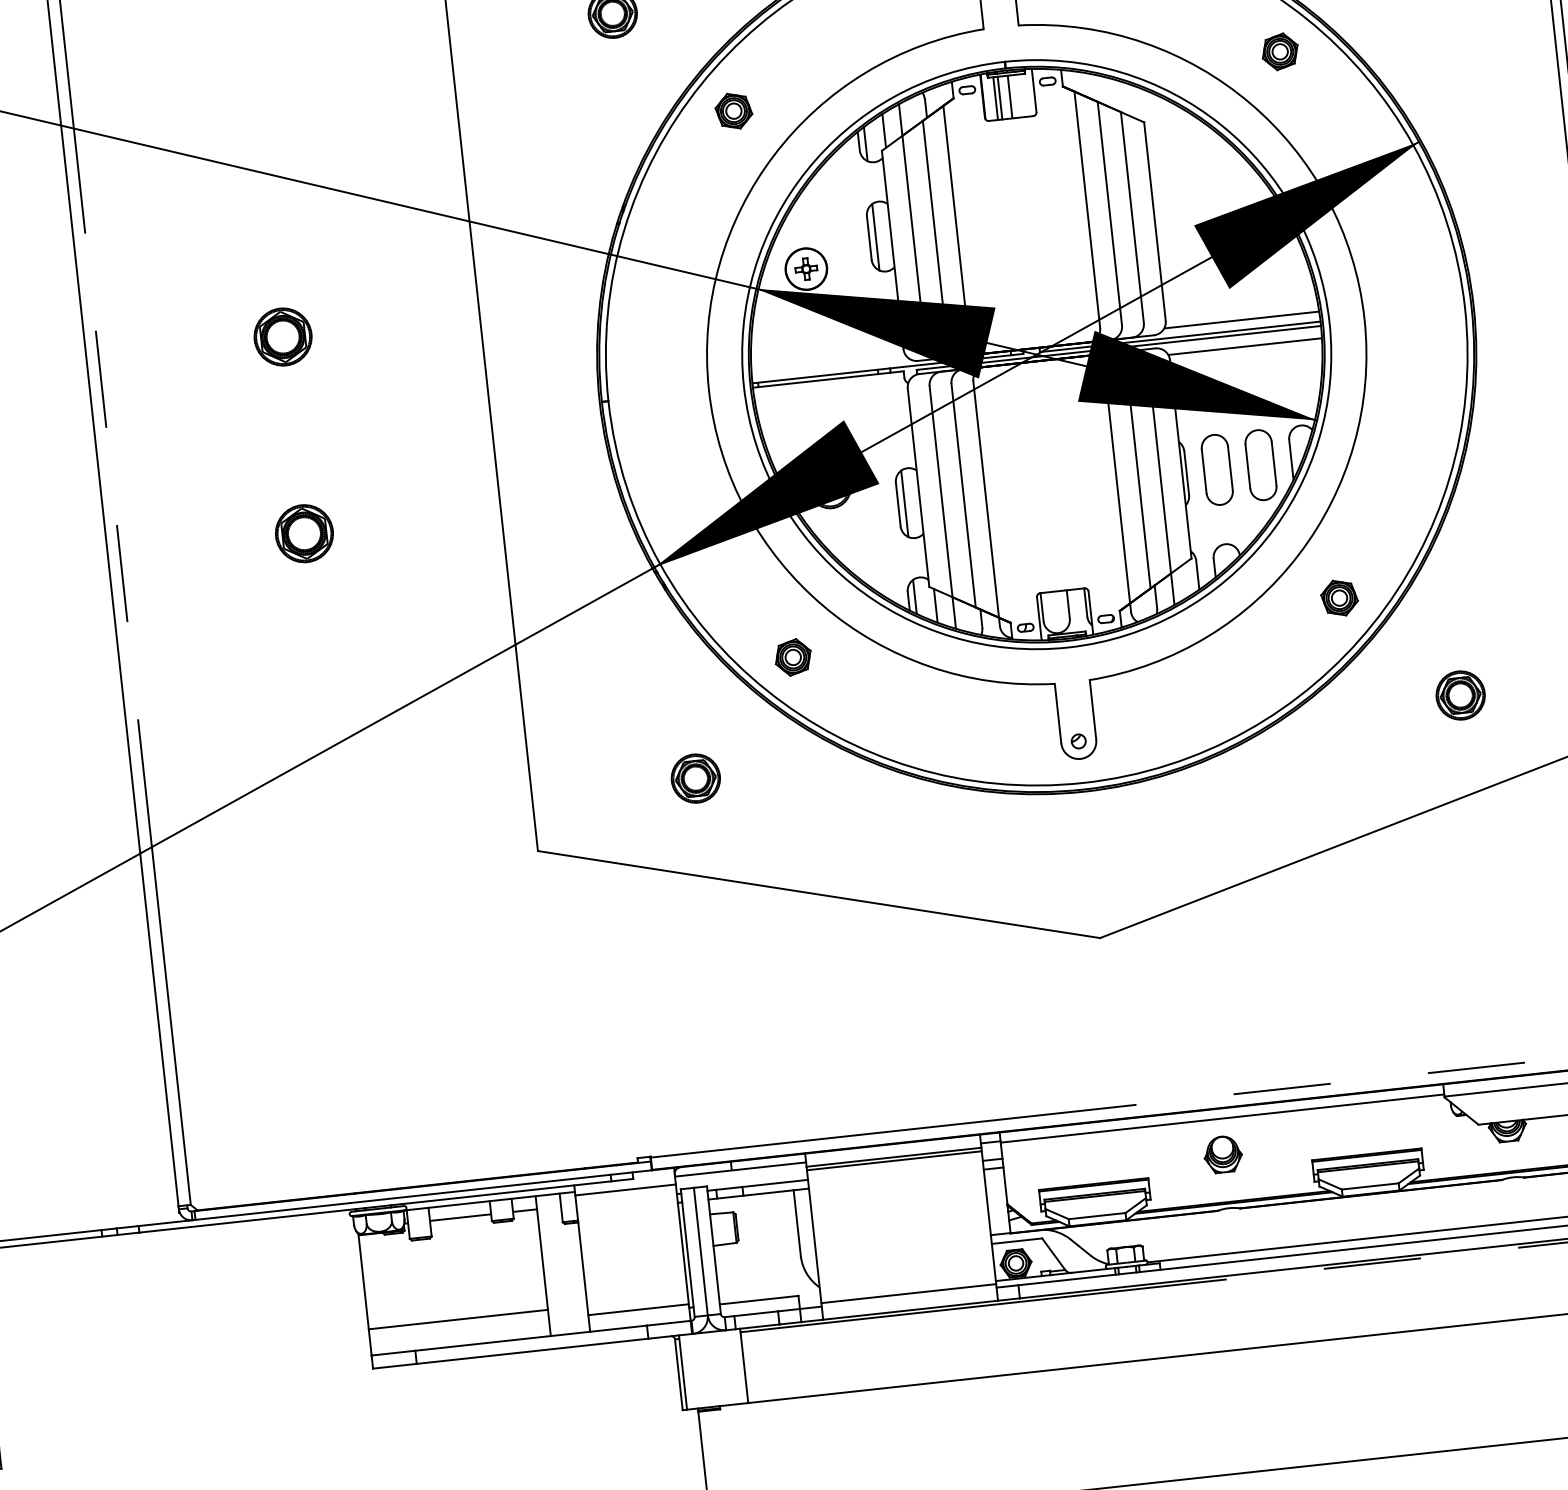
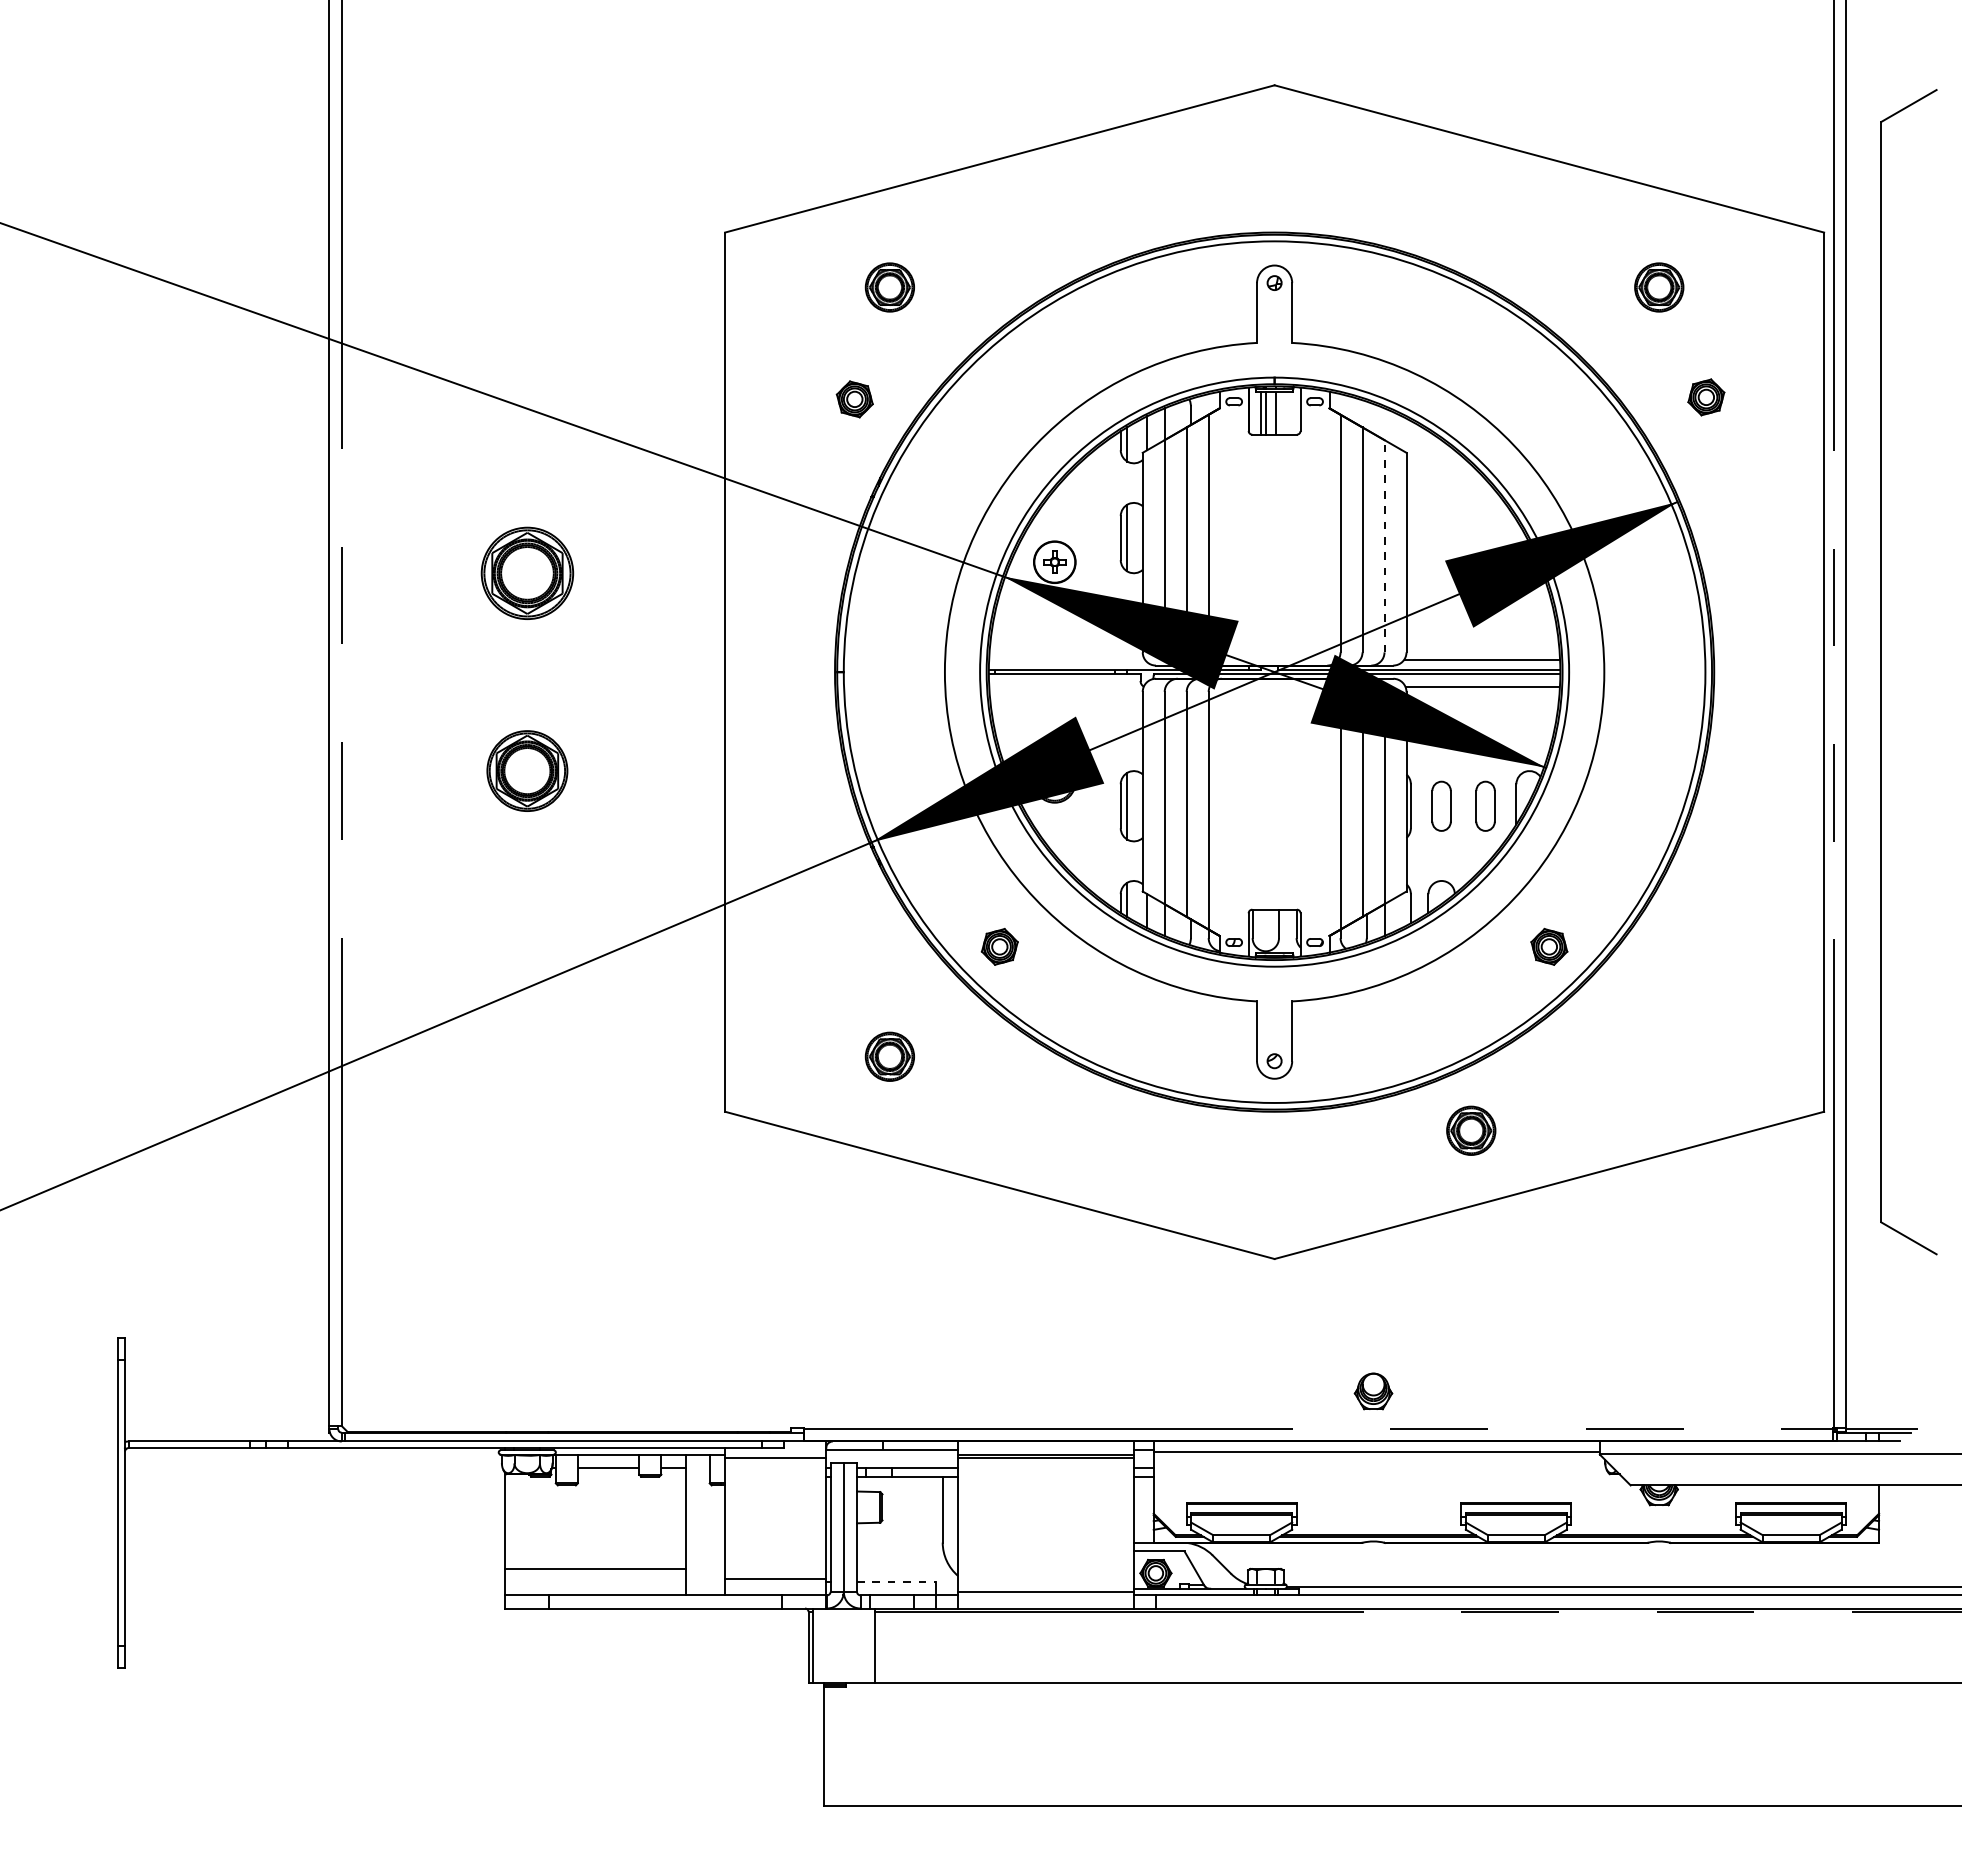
part: (1280, 51) -> (1706, 397), moved
part: (733, 111) -> (854, 399), moved
line: (1132, 216) -> (1384, 545), solid -> dashed
part: (282, 336) -> (526, 572), size x1.6
part: (1260, 465) -> (1485, 806), size x0.7
part: (1217, 470) -> (1441, 806), size x0.7
part: (303, 533) -> (526, 770), size x1.4
part: (1460, 695) -> (1471, 1130), moved
part: (1223, 1154) -> (1373, 1391), moved
line: (759, 1300) -> (896, 1582), solid -> dashed

